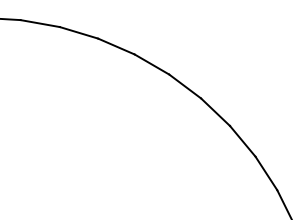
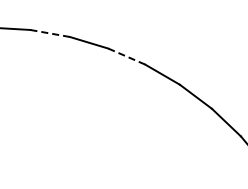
line: (40, 23) -> (50, 33), solid -> dashed
line: (116, 46) -> (126, 56), solid -> dashed

